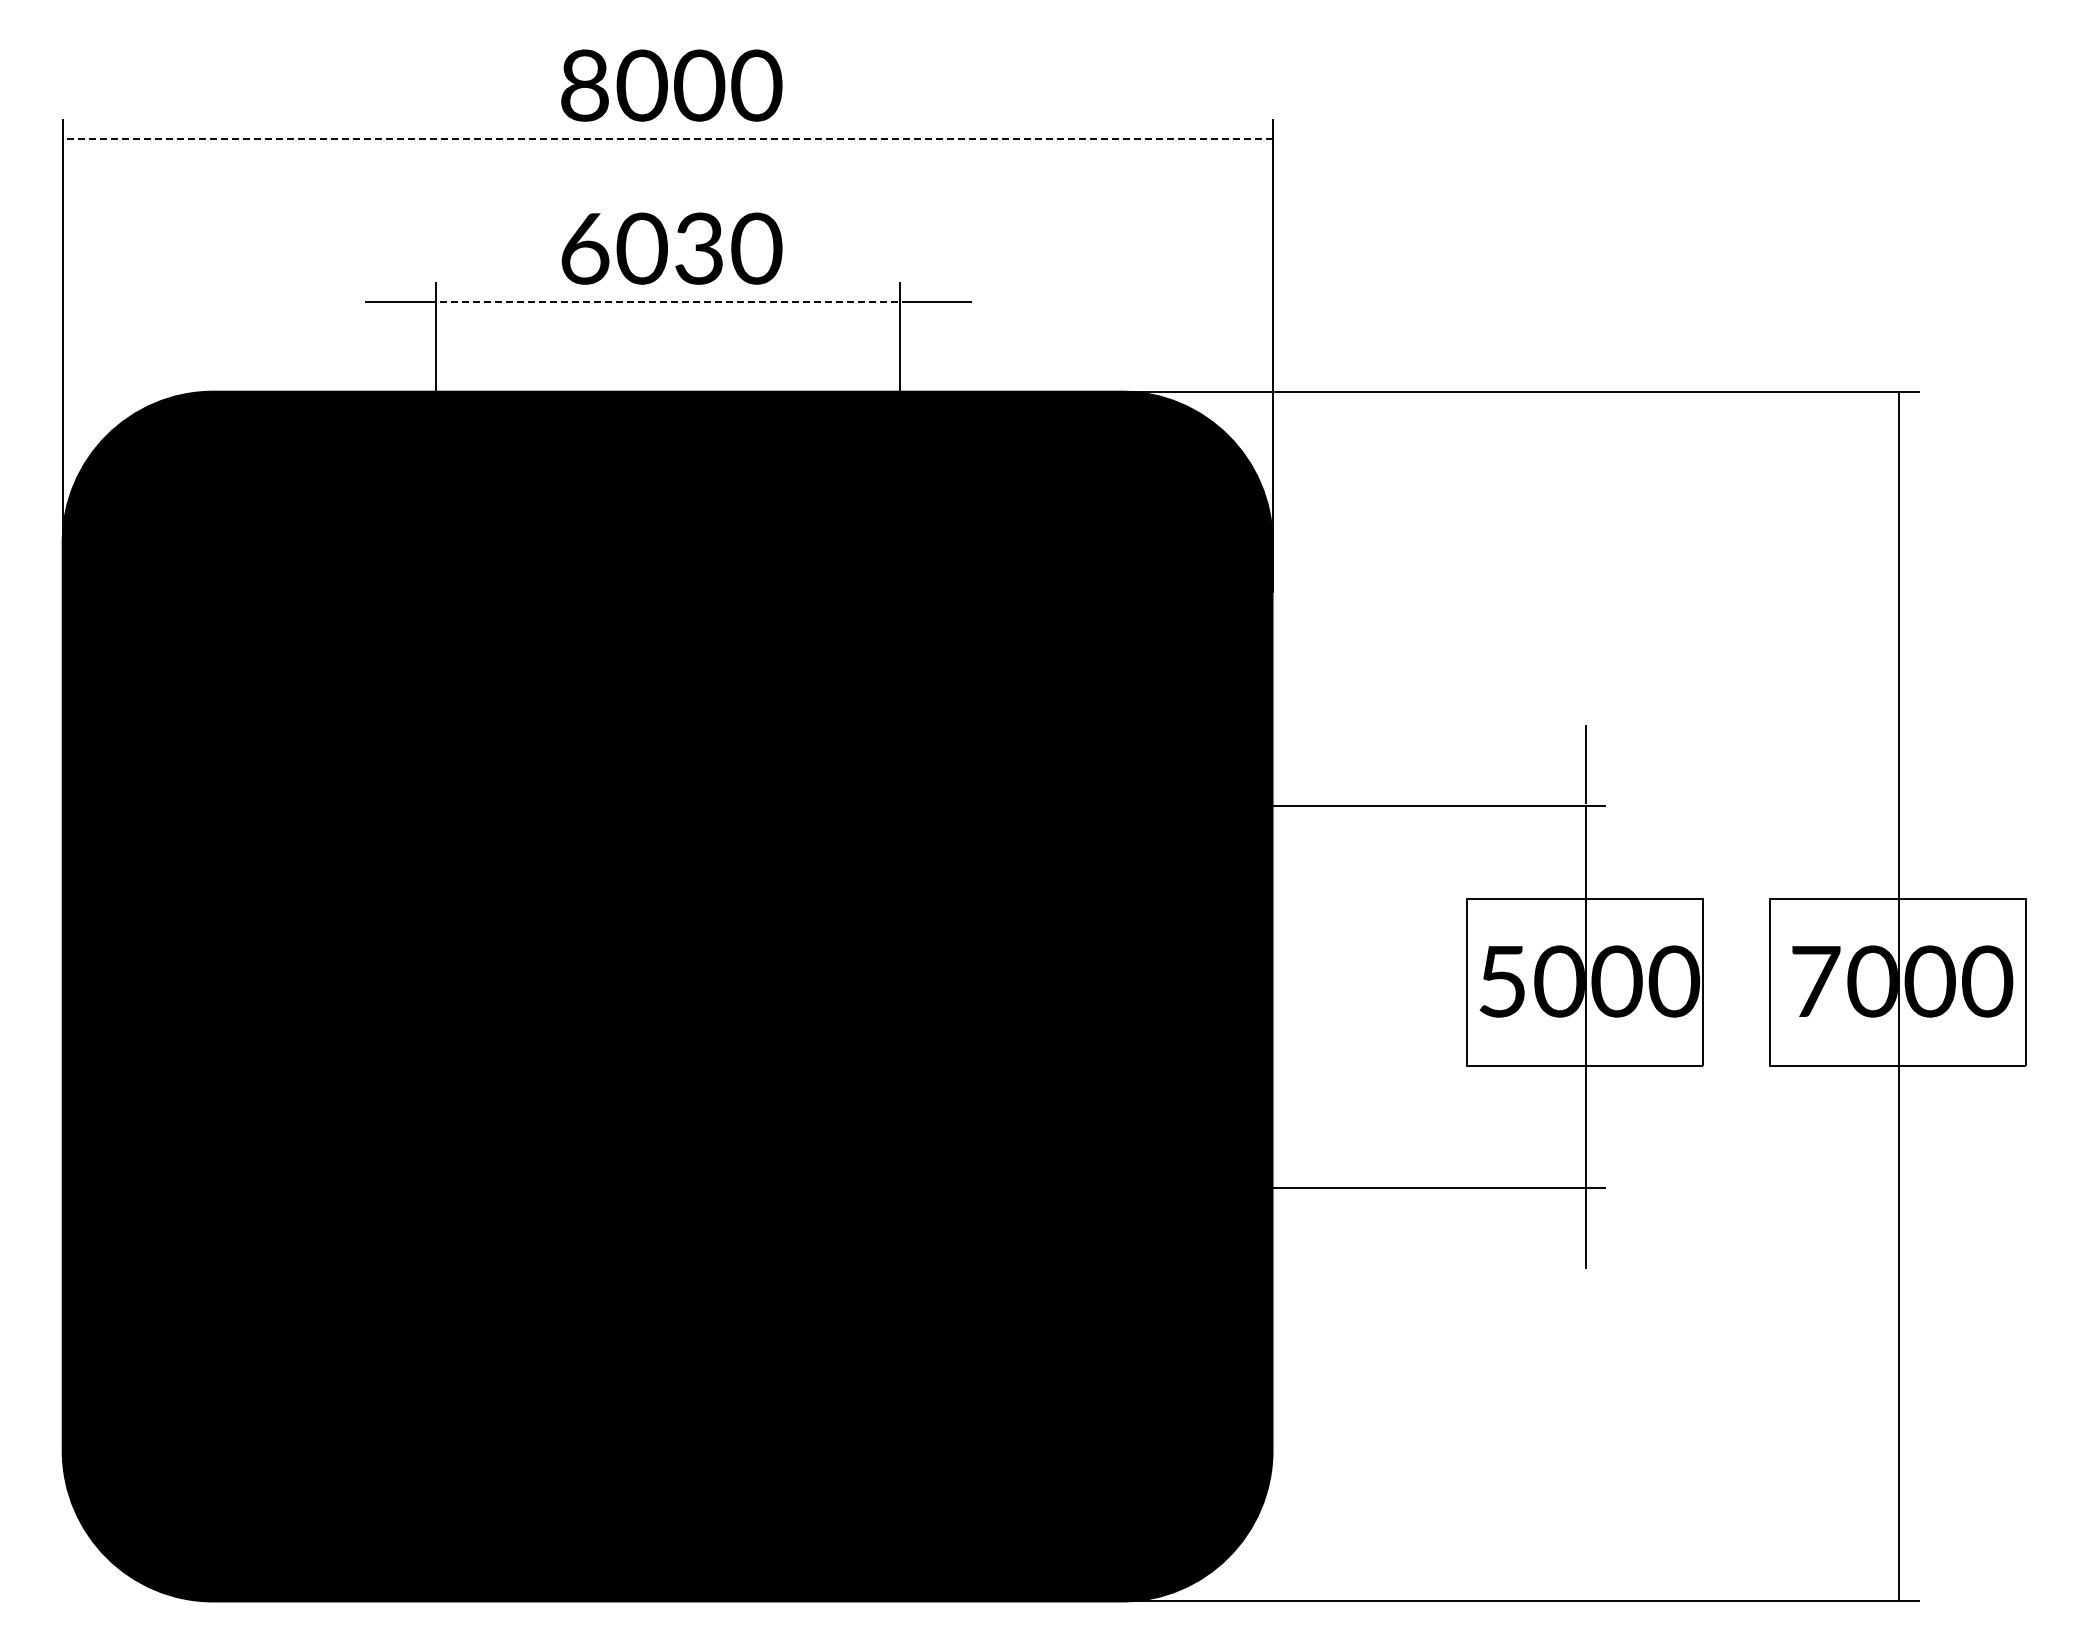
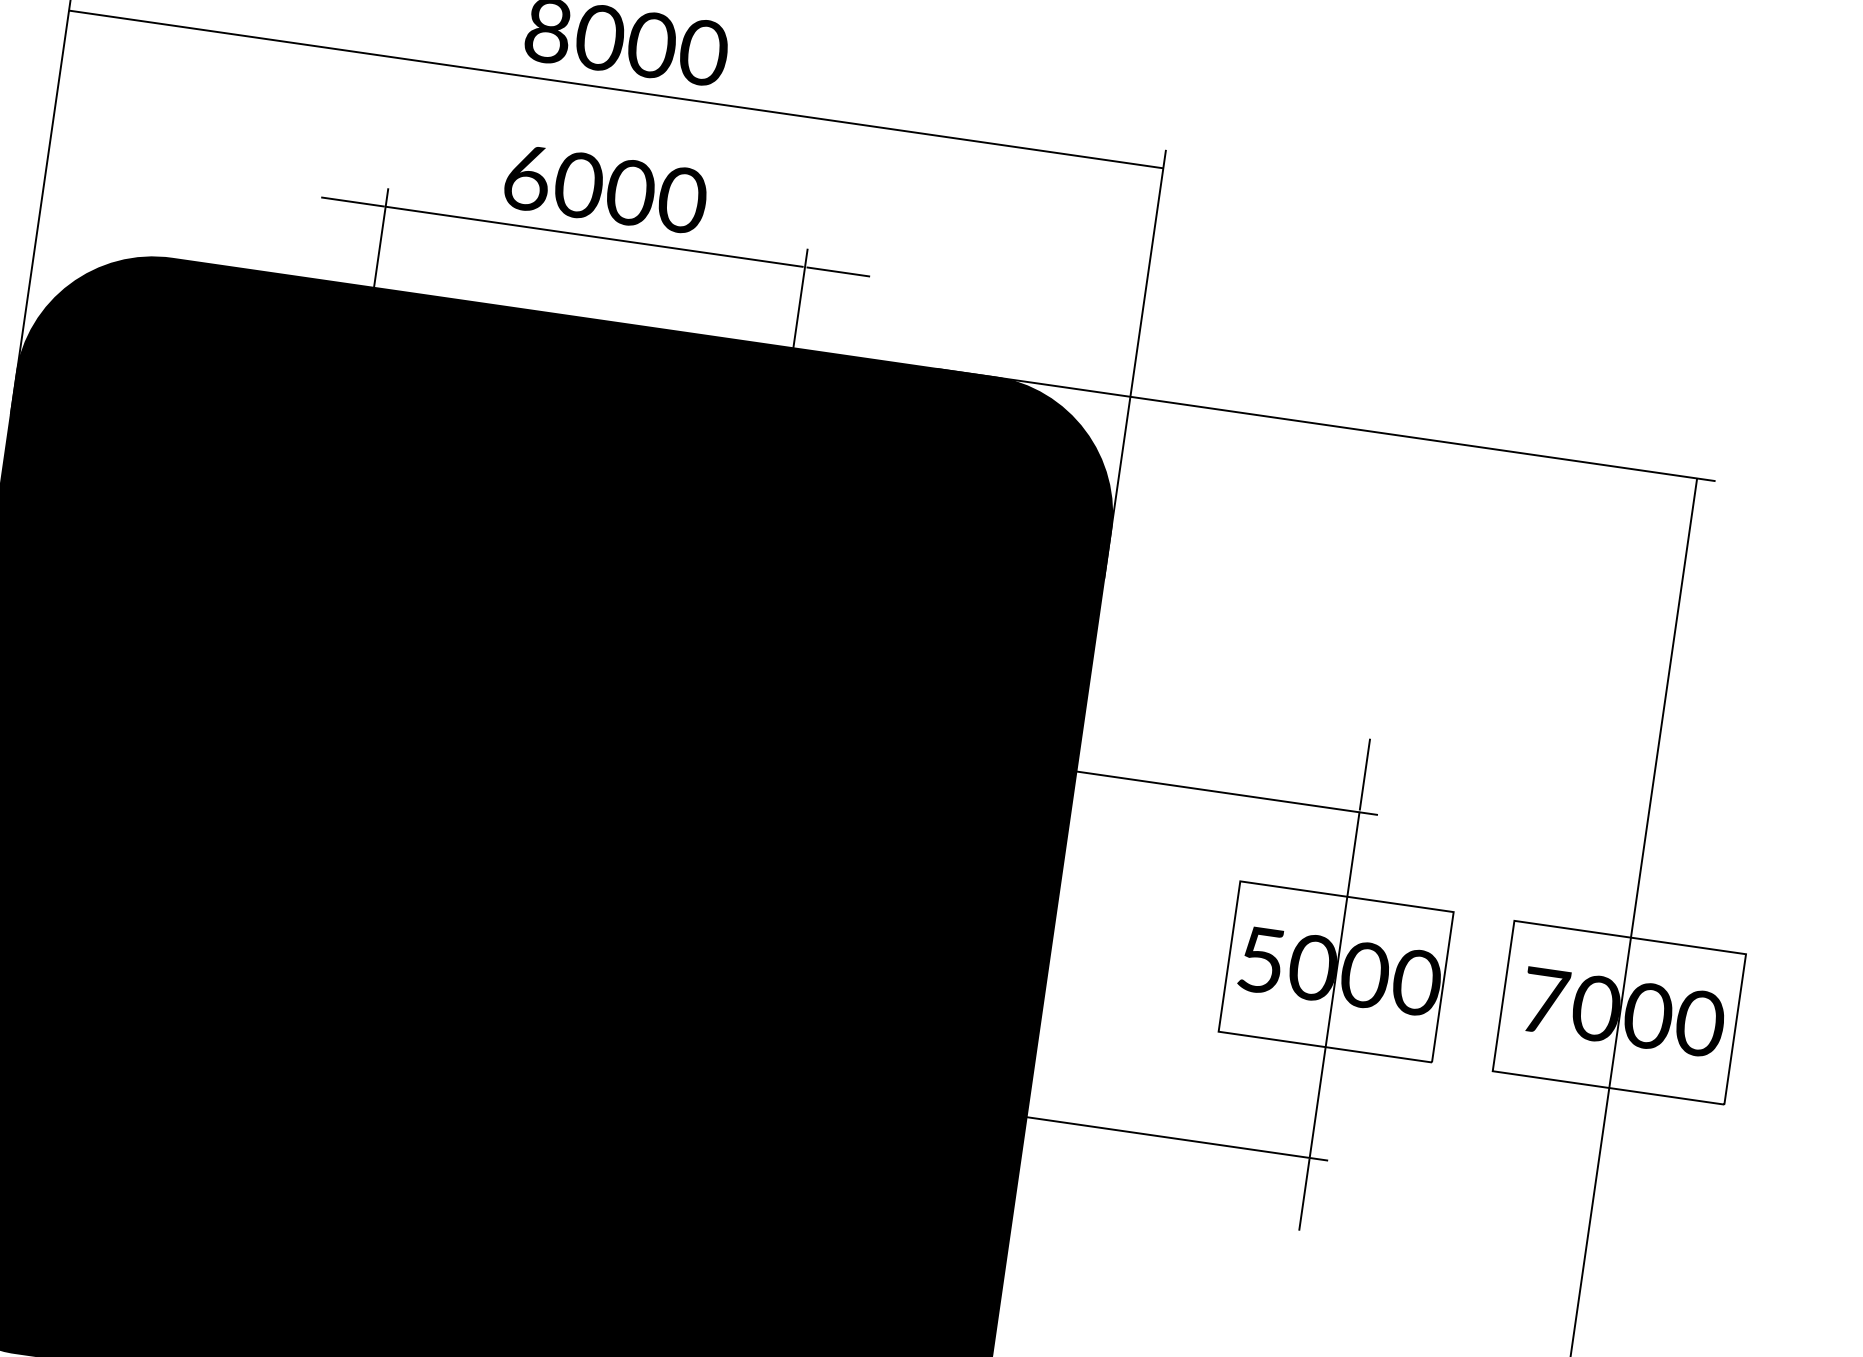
line: (667, 139) -> (616, 89), dashed -> solid
text: (699, 248) -> (630, 192), 6030 -> 6000
line: (666, 302) -> (593, 237), dashed -> solid

